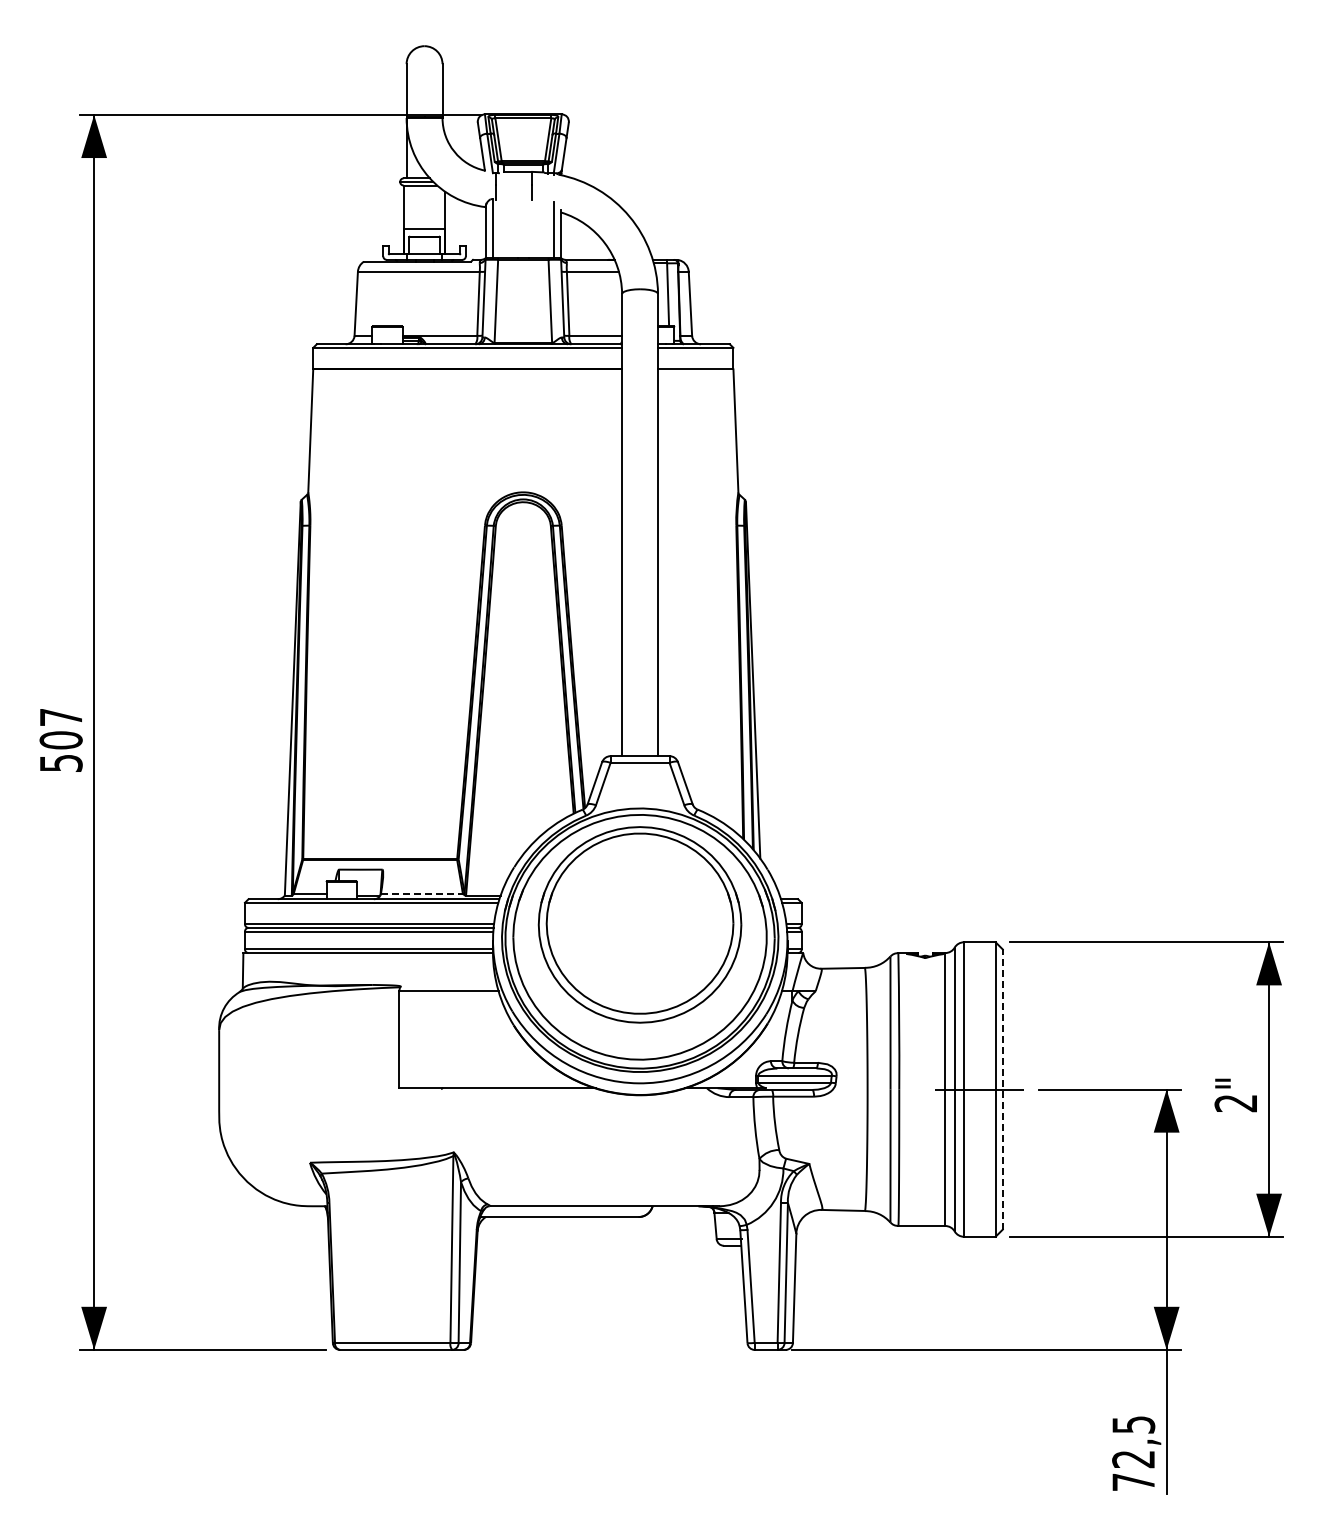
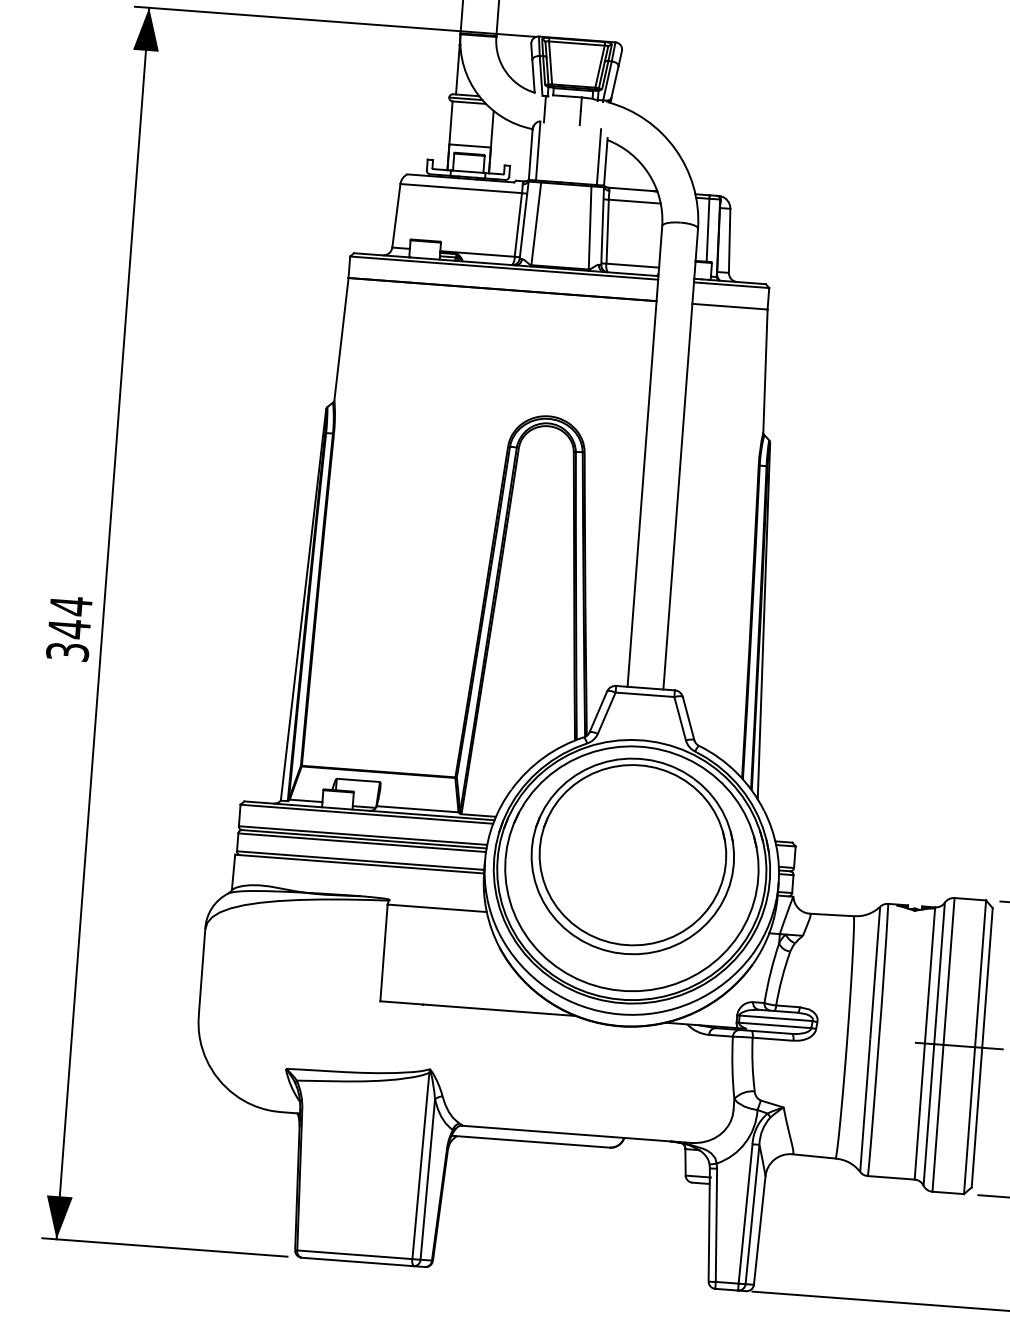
text: (60, 739) -> (68, 628), 507 -> 344
line: (421, 894) -> (417, 809), dashed -> solid
line: (1002, 1089) -> (981, 1047), dashed -> solid

